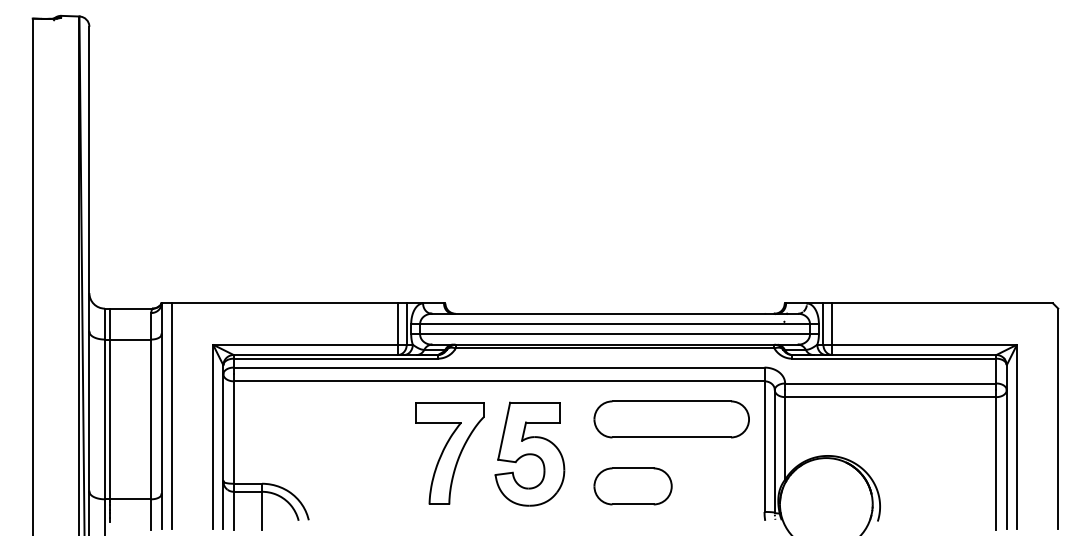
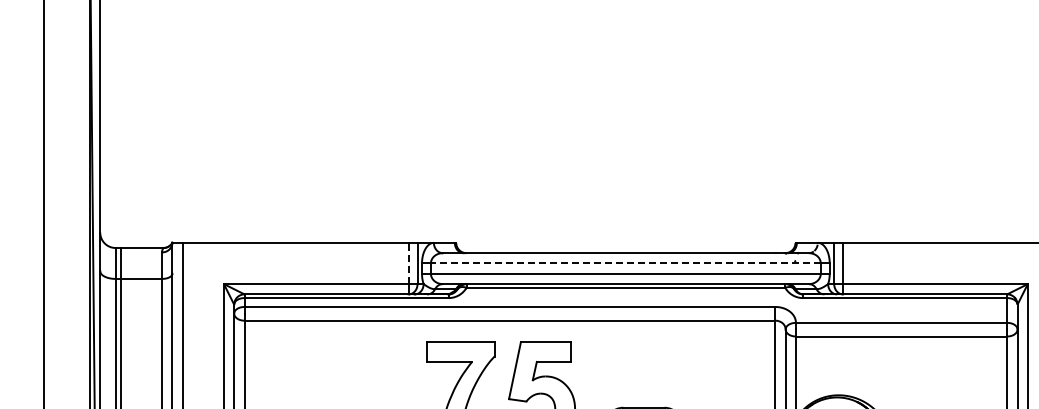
line: (397, 324) -> (408, 263), solid -> dashed
line: (615, 324) -> (626, 263), solid -> dashed
part: (671, 419) -> (682, 358), removed

